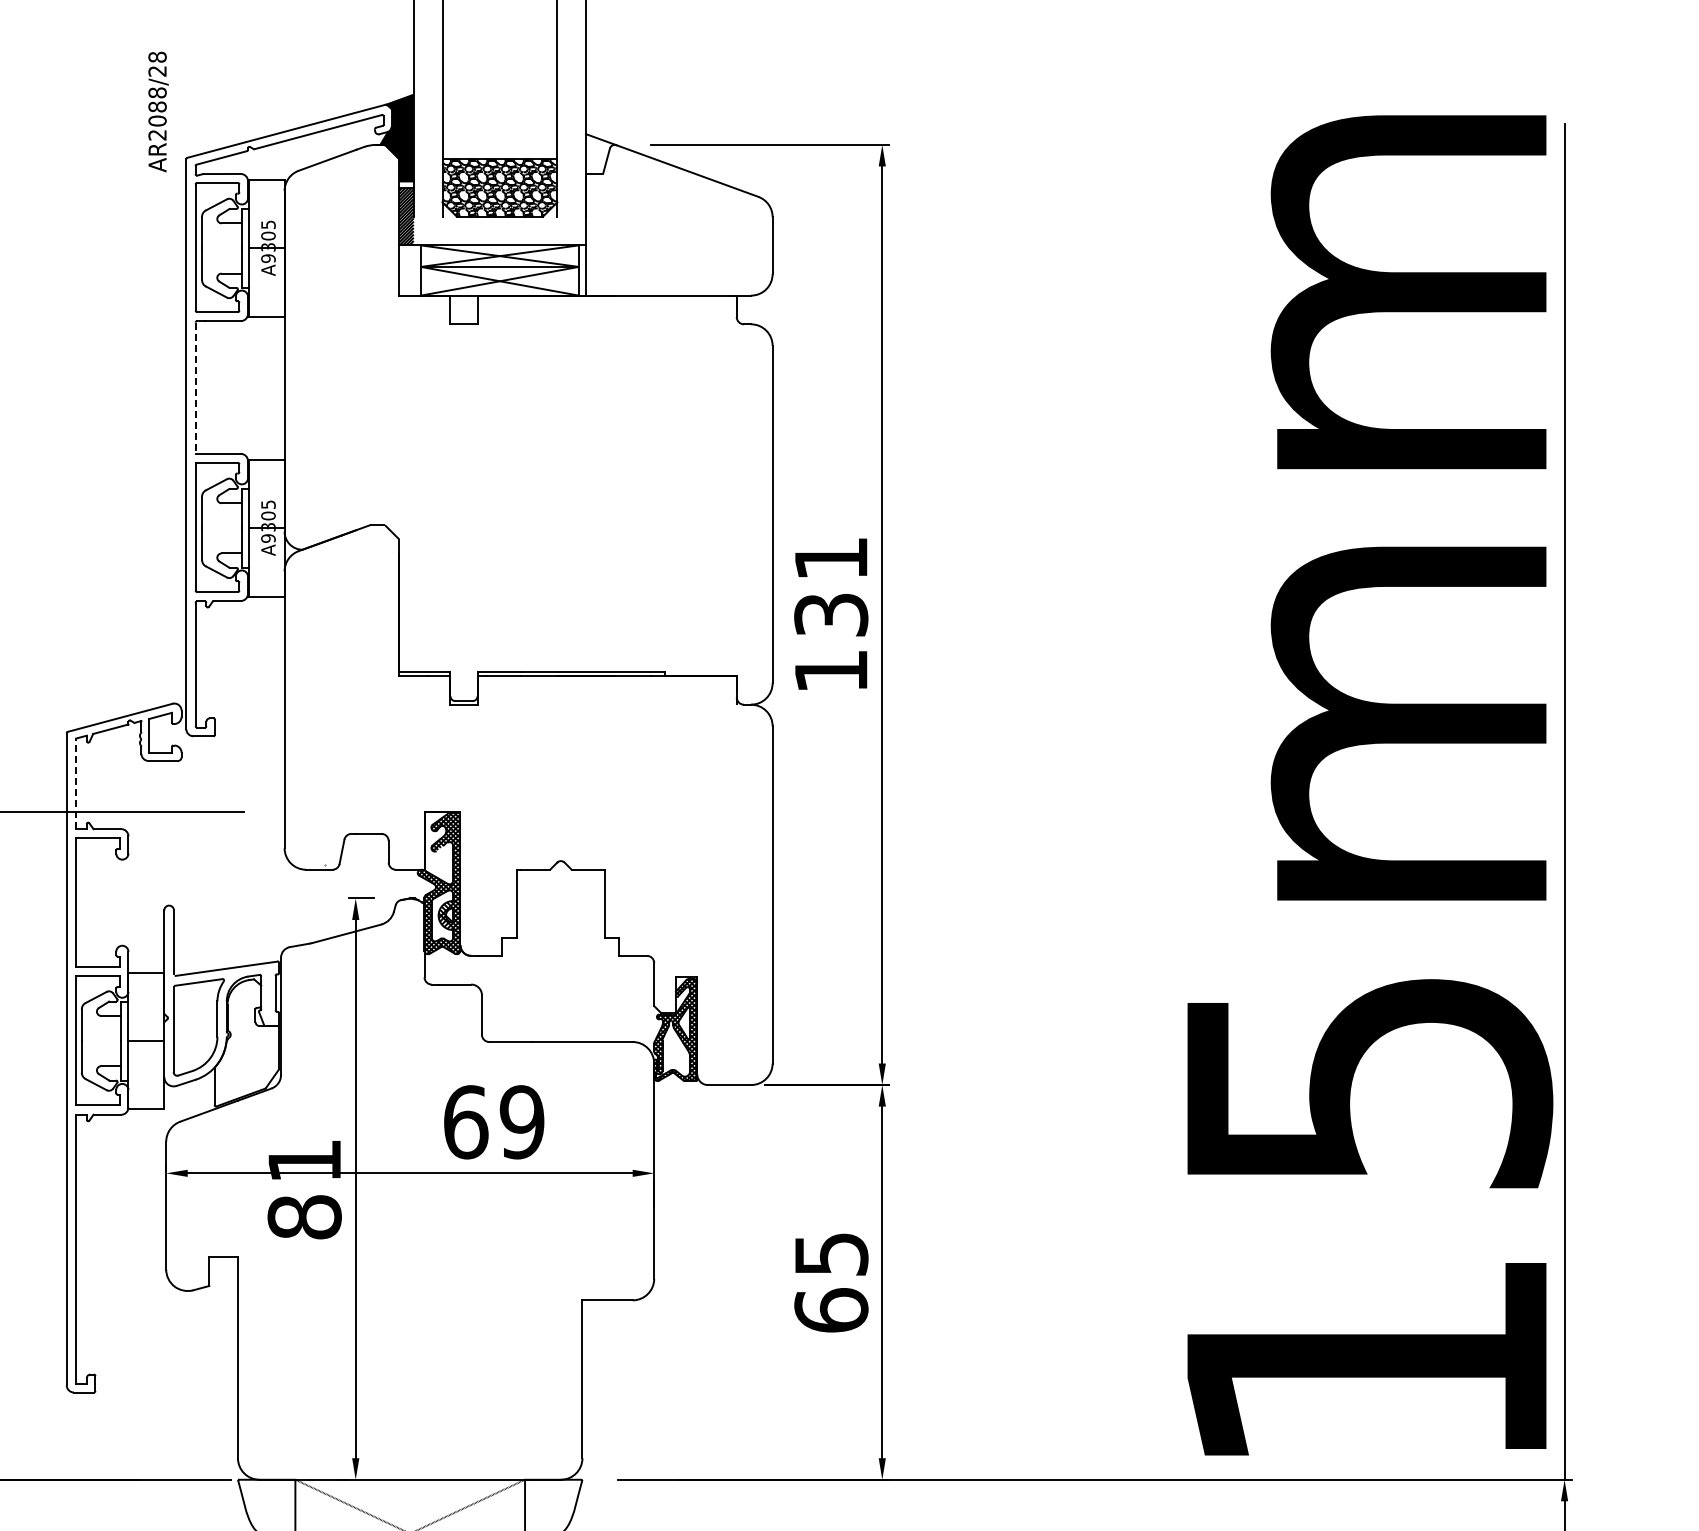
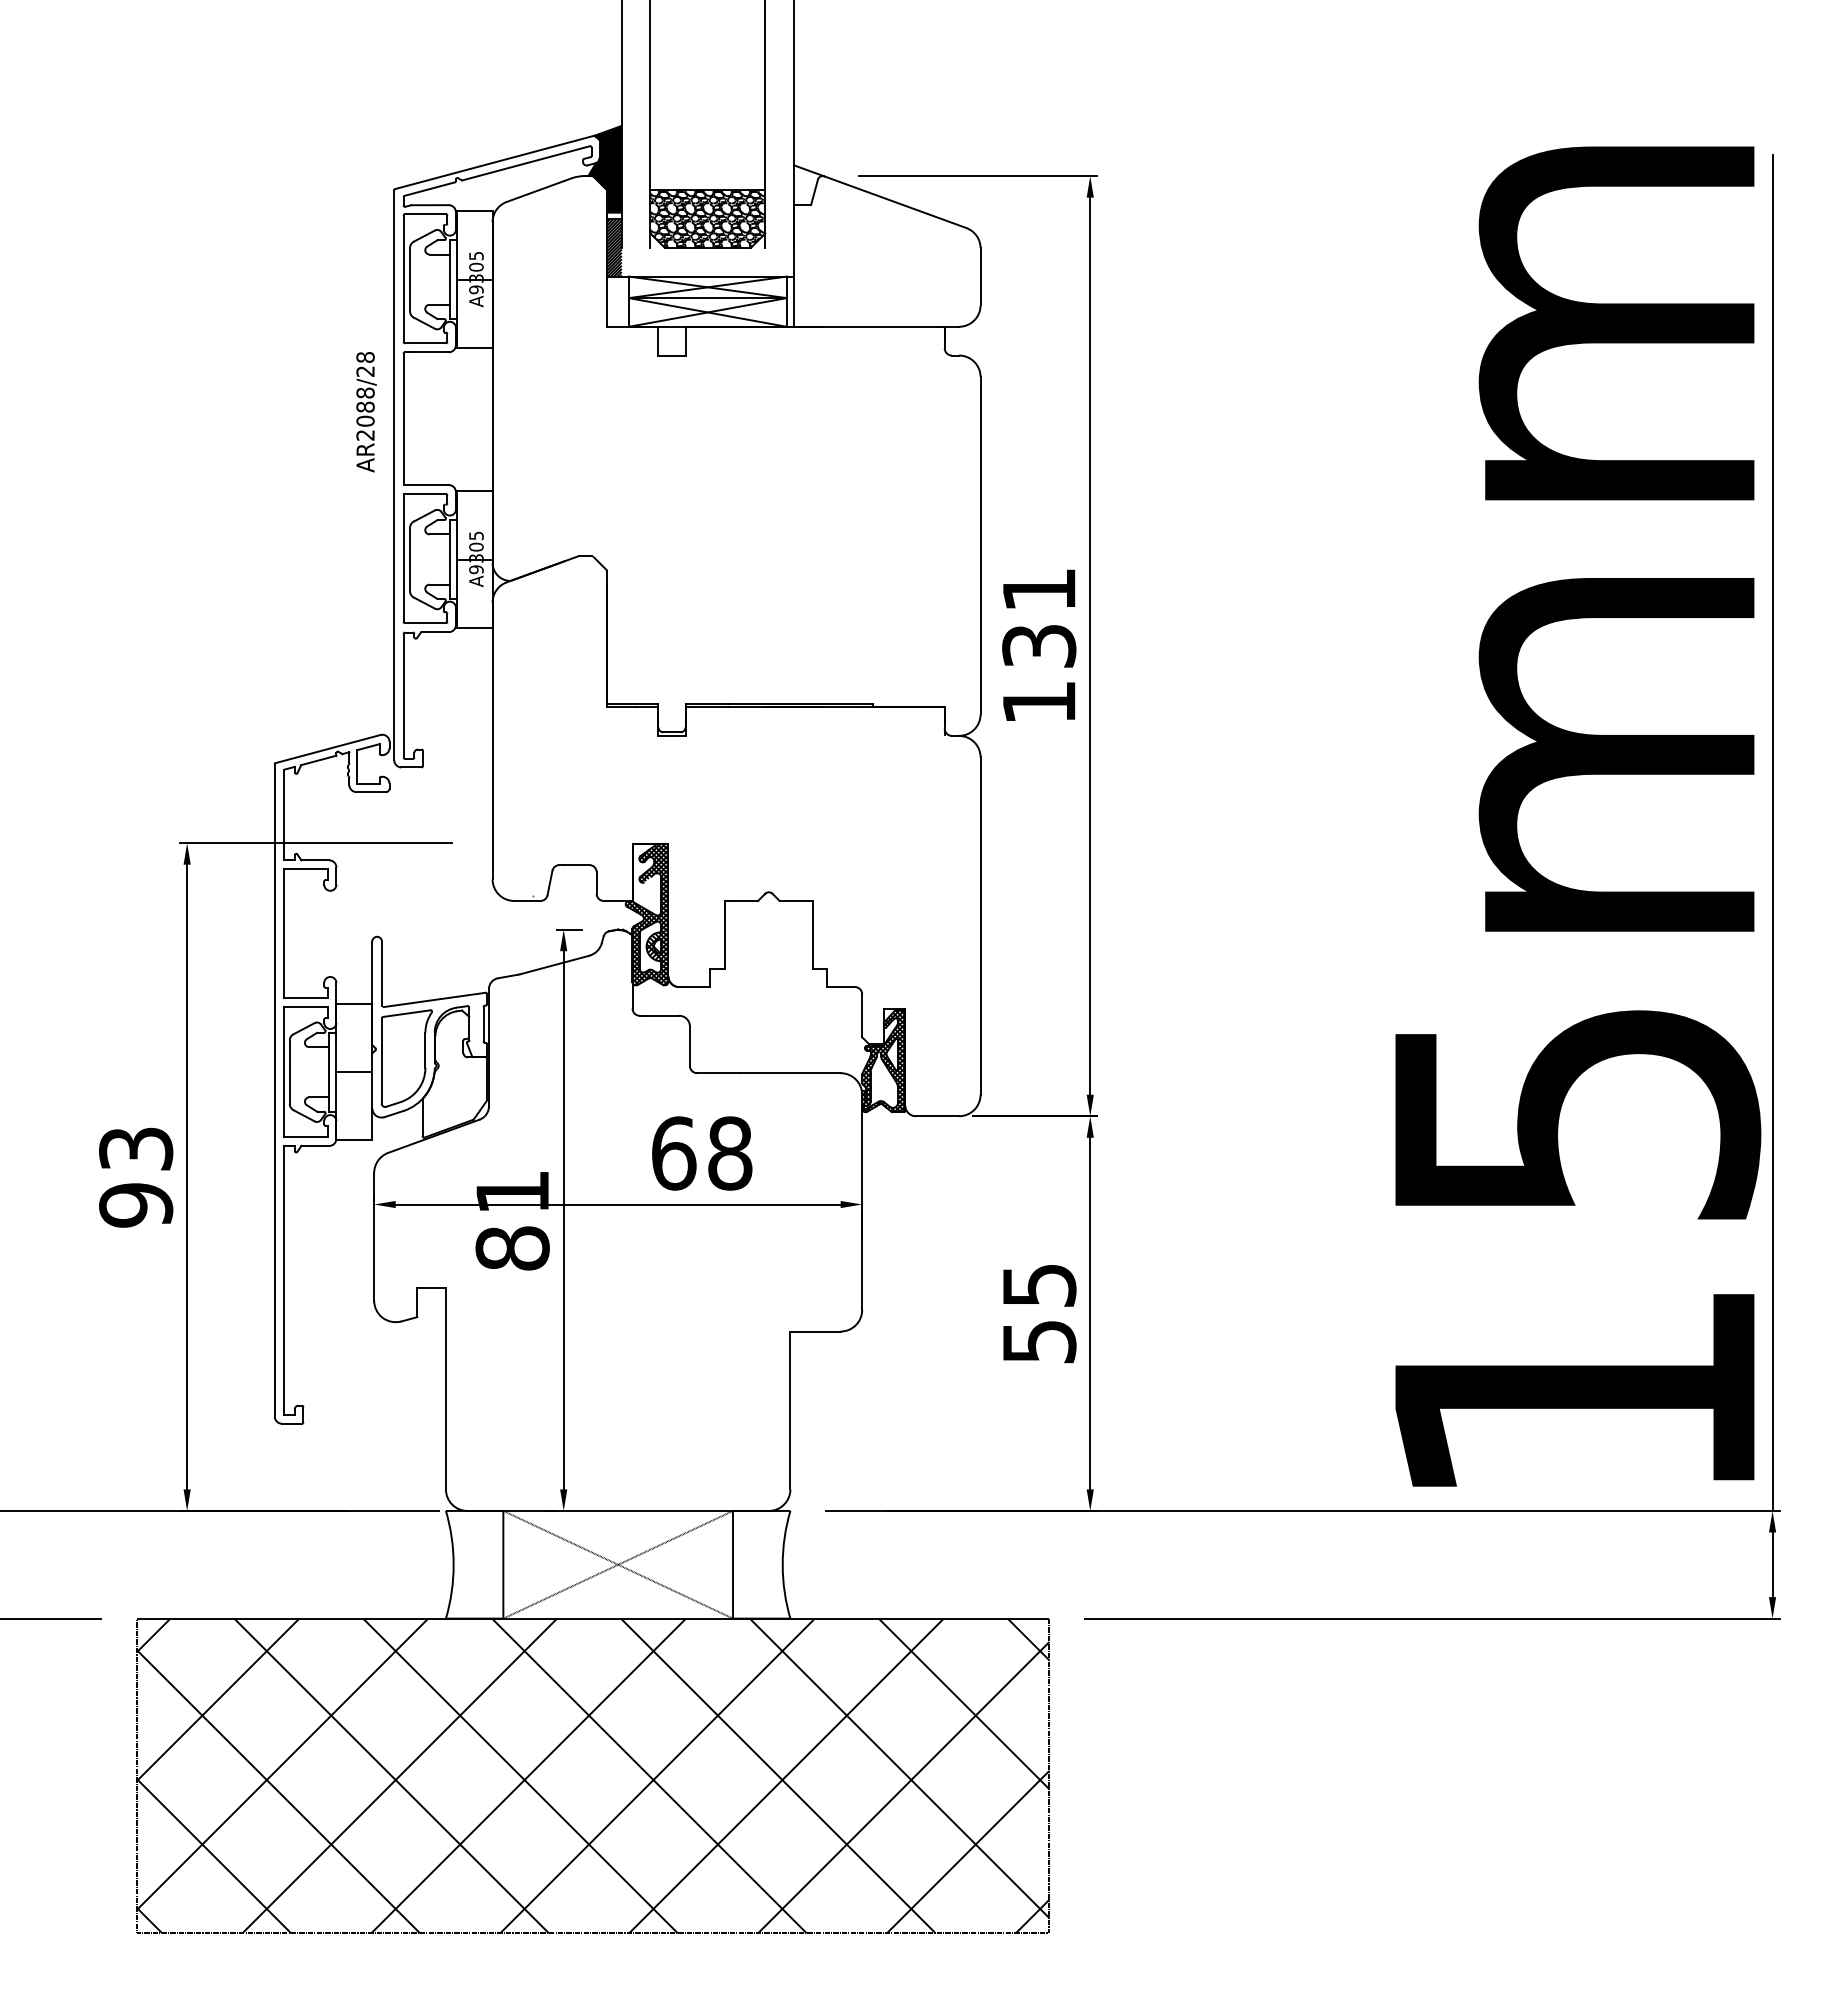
text: (158, 112) -> (366, 412), moved
line: (195, 388) -> (403, 419), dashed -> solid
line: (76, 783) -> (284, 814), dashed -> solid
text: (521, 1122) -> (729, 1153), 69 -> 68
text: (831, 1310) -> (1039, 1341), 65 -> 55

